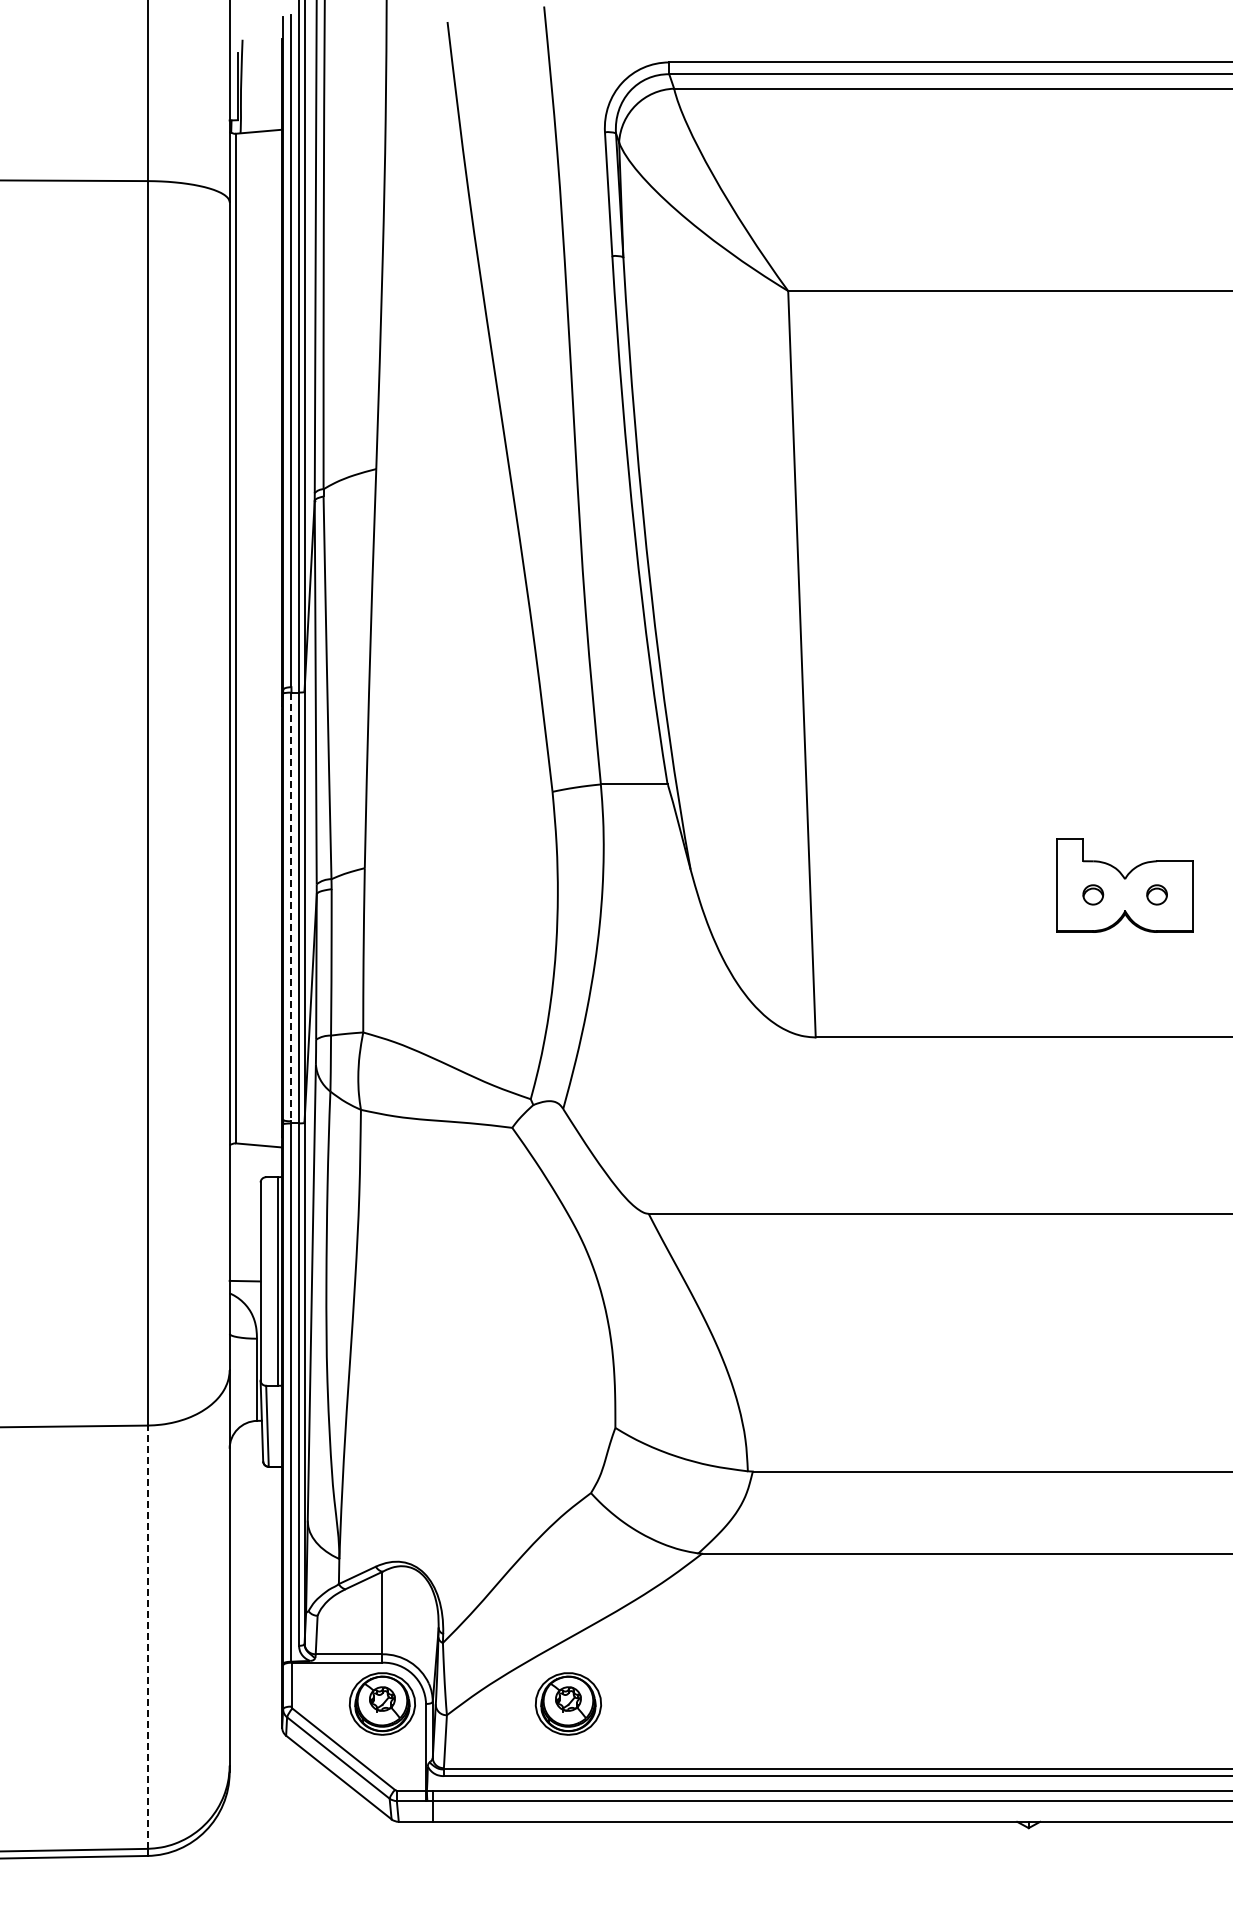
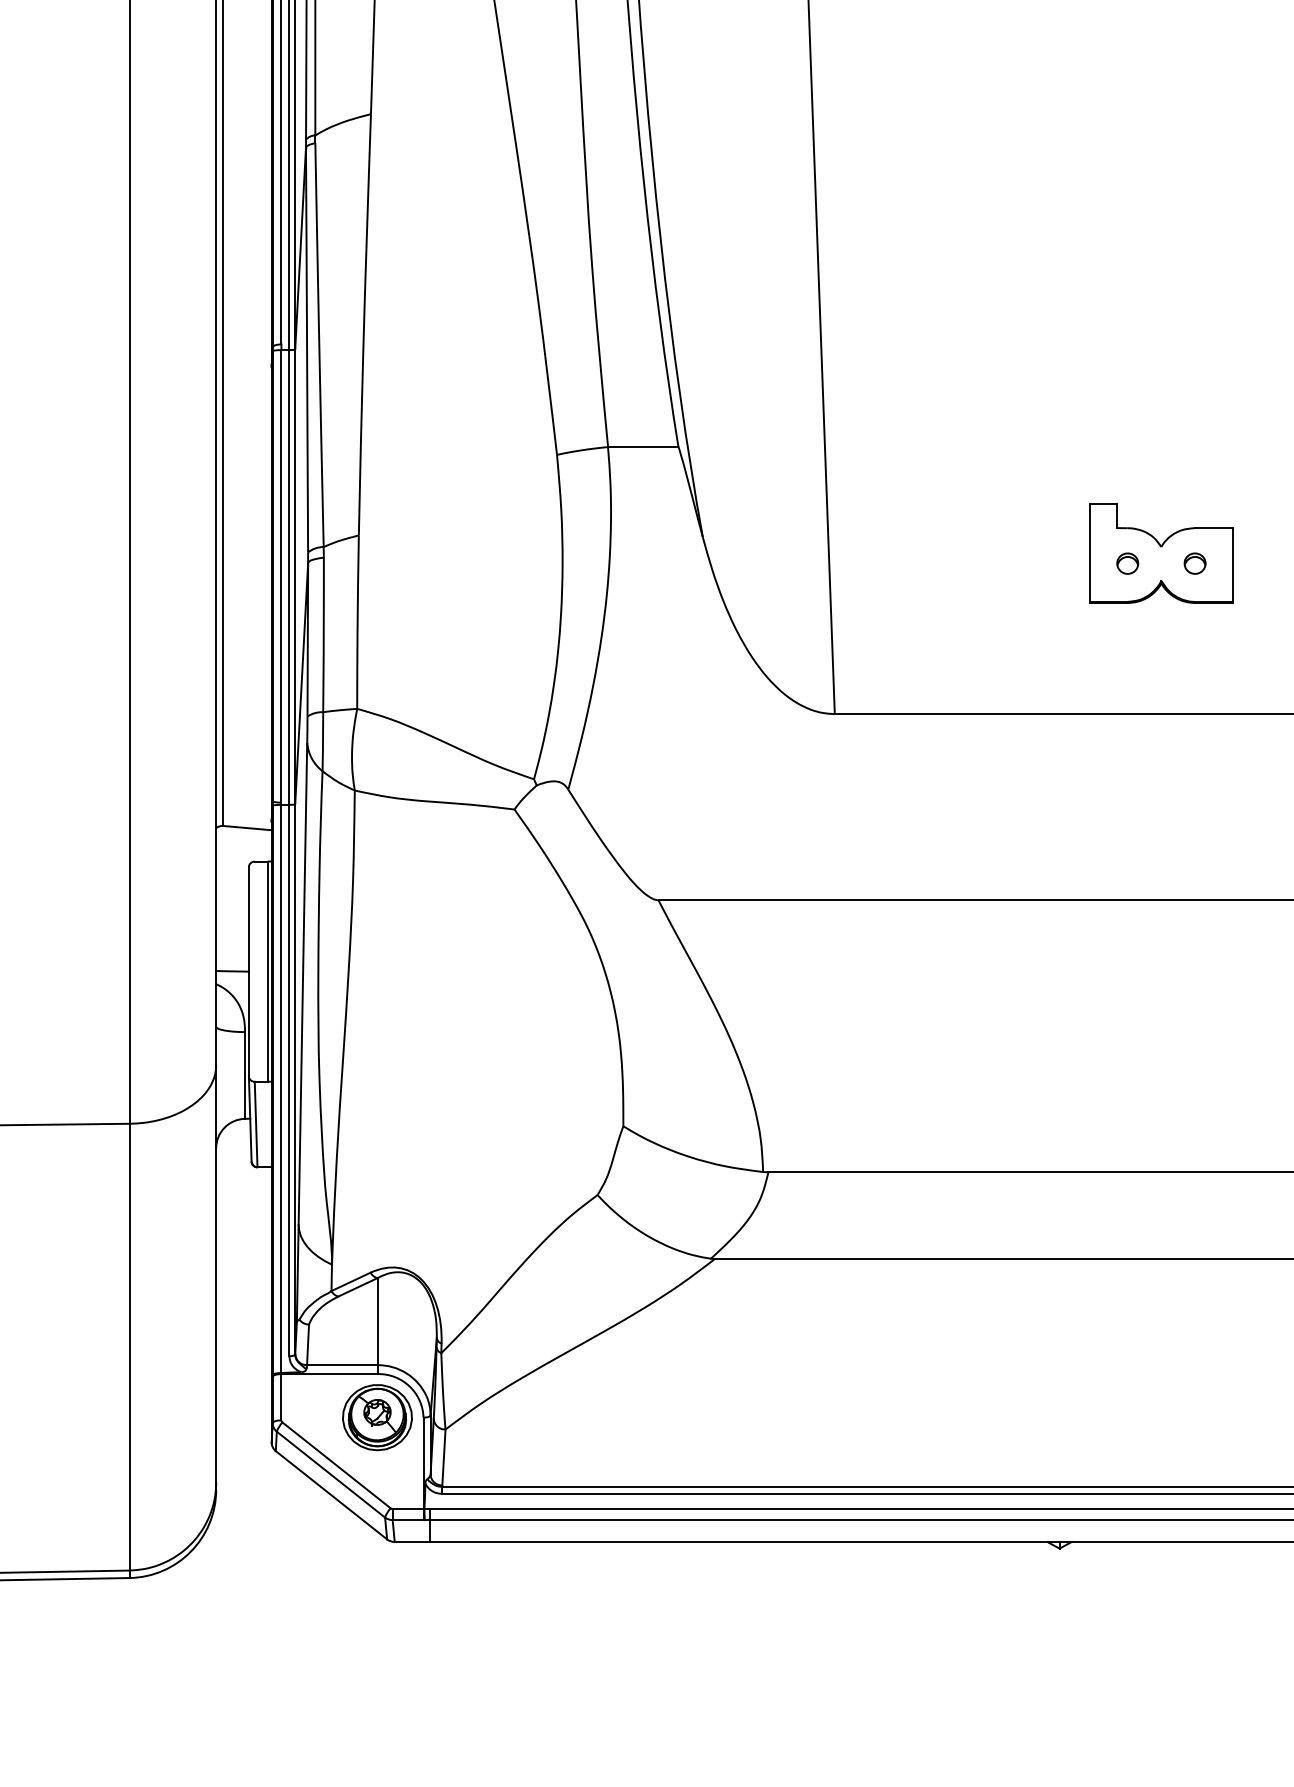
line: (291, 907) -> (281, 576), dashed -> solid
line: (147, 1637) -> (129, 1347), dashed -> solid
part: (567, 1703) -> (572, 1417), removed

